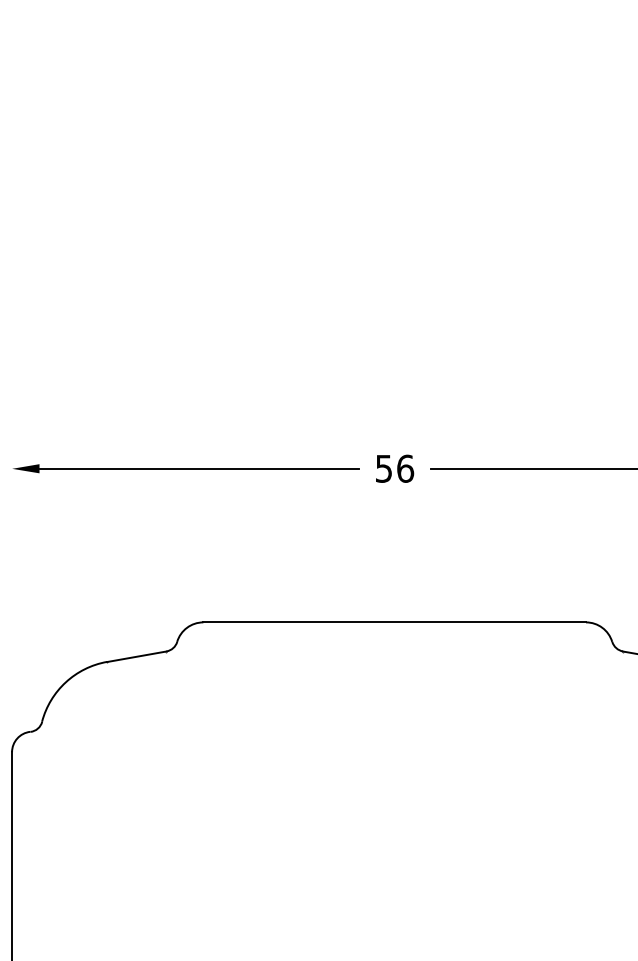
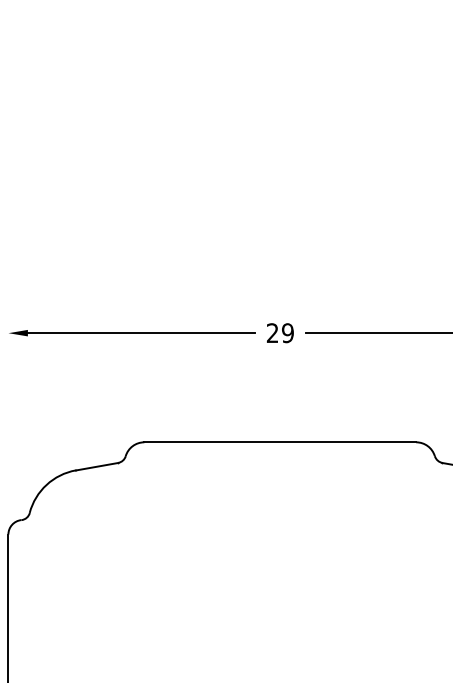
text: (394, 469) -> (280, 333), 56 -> 29

